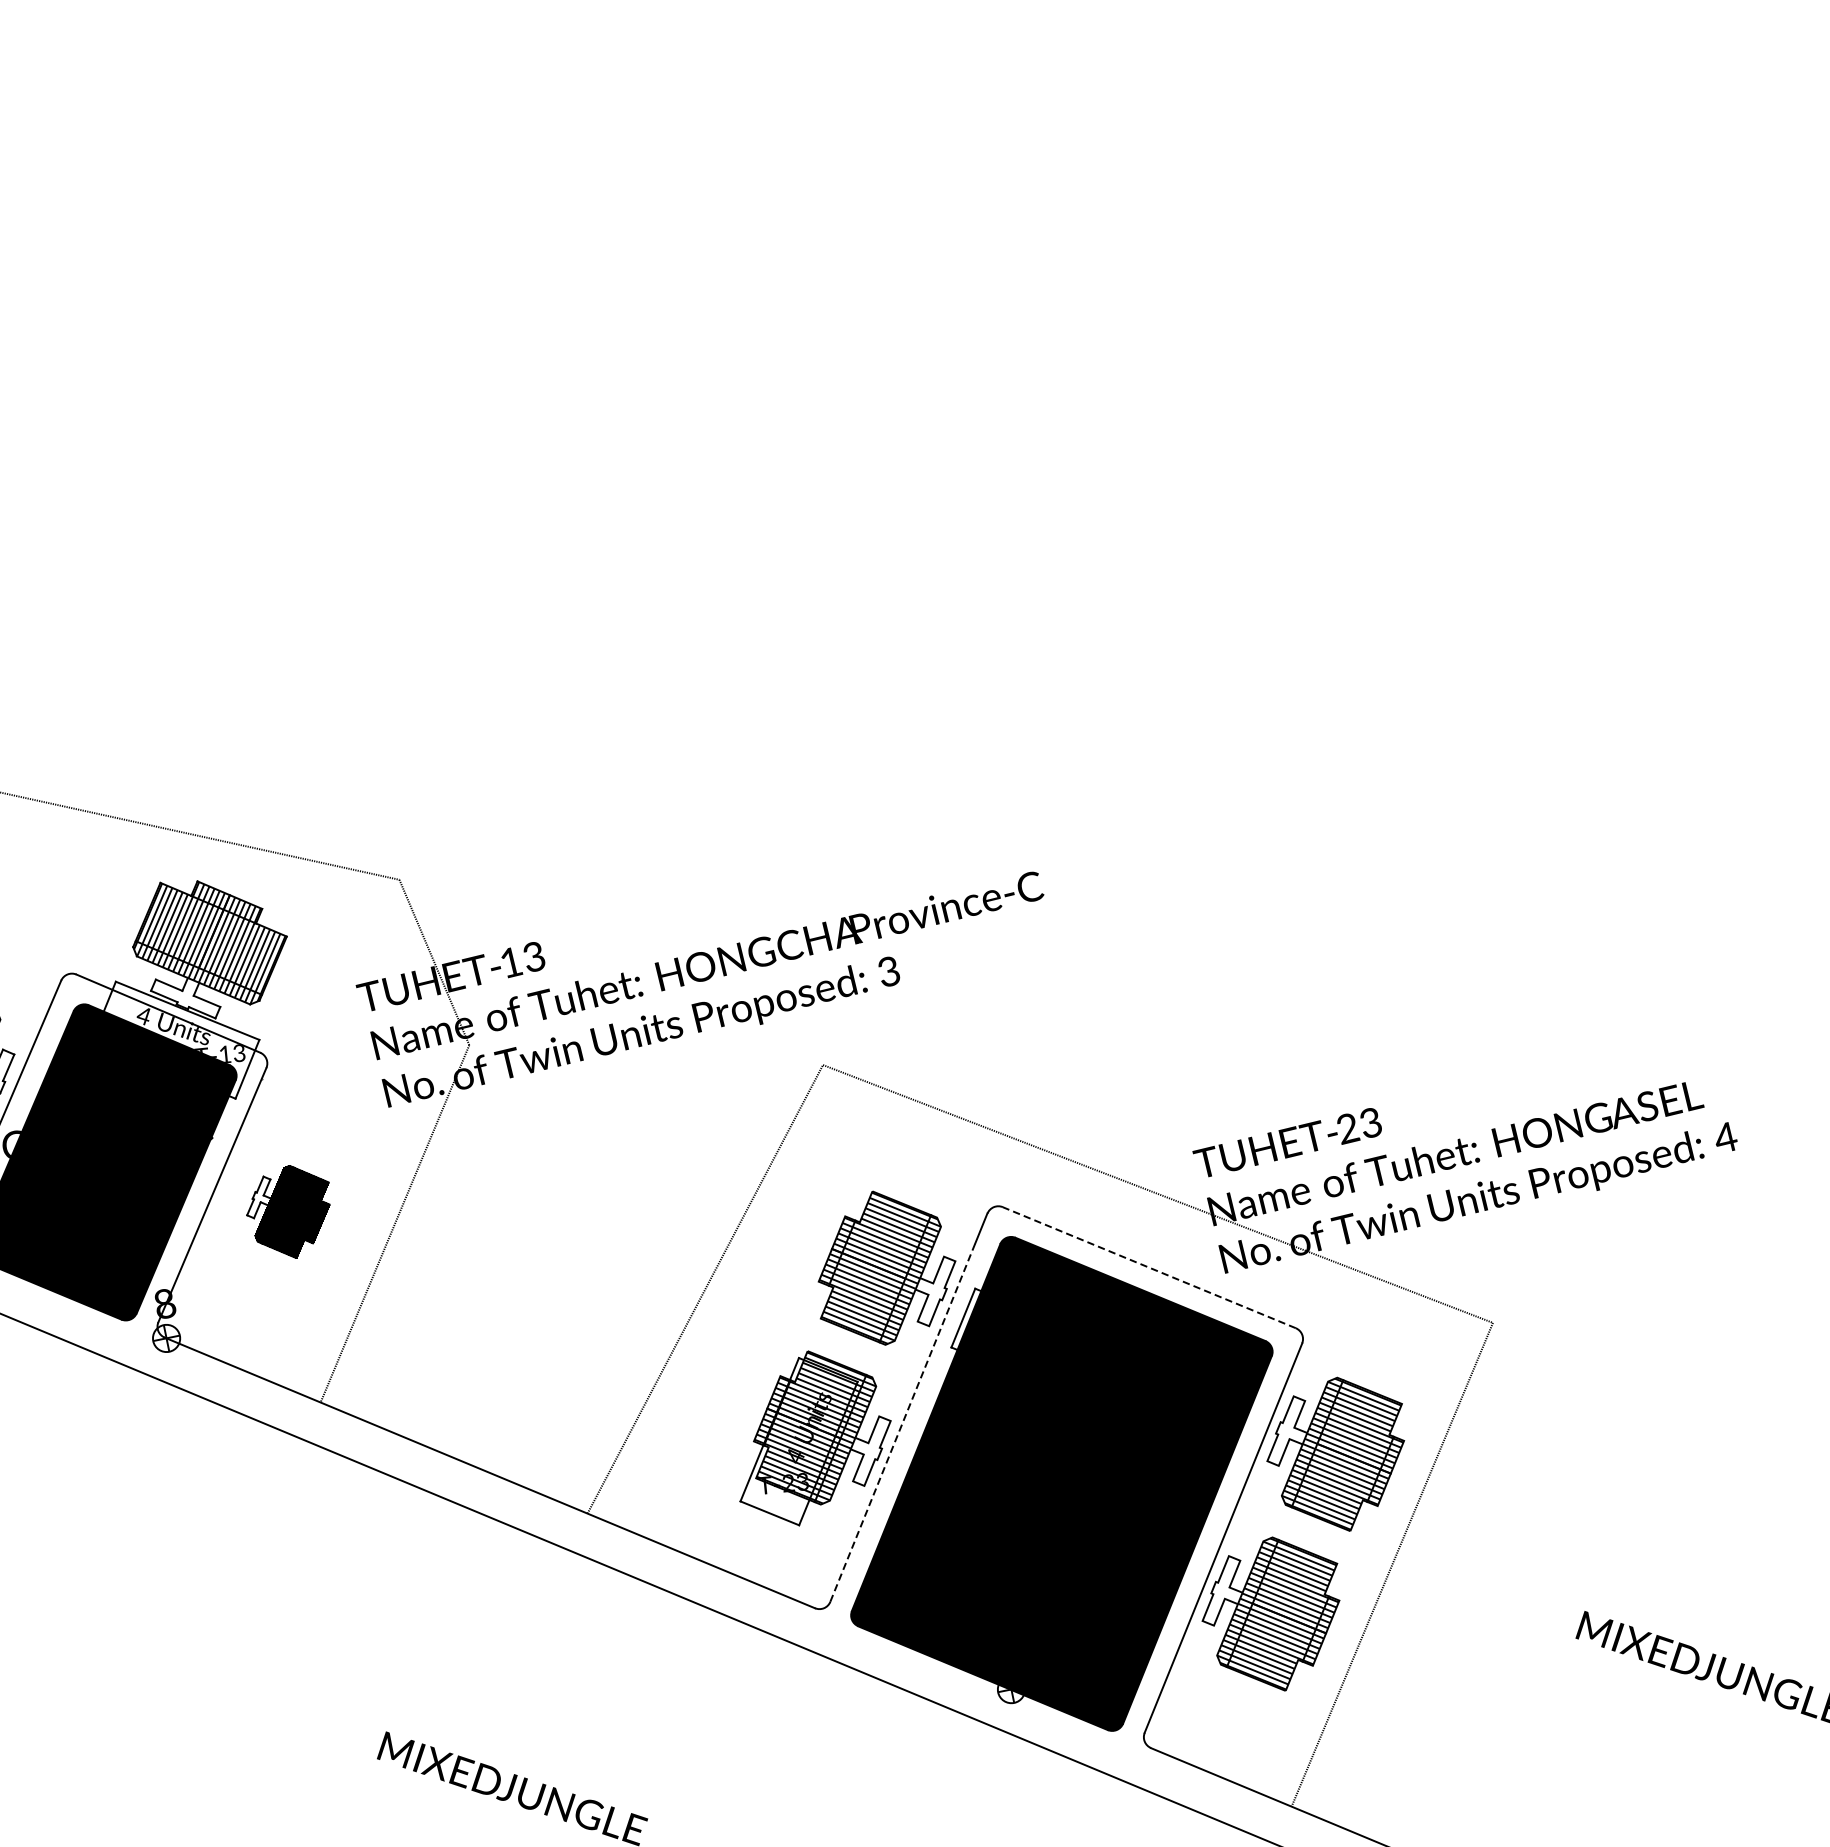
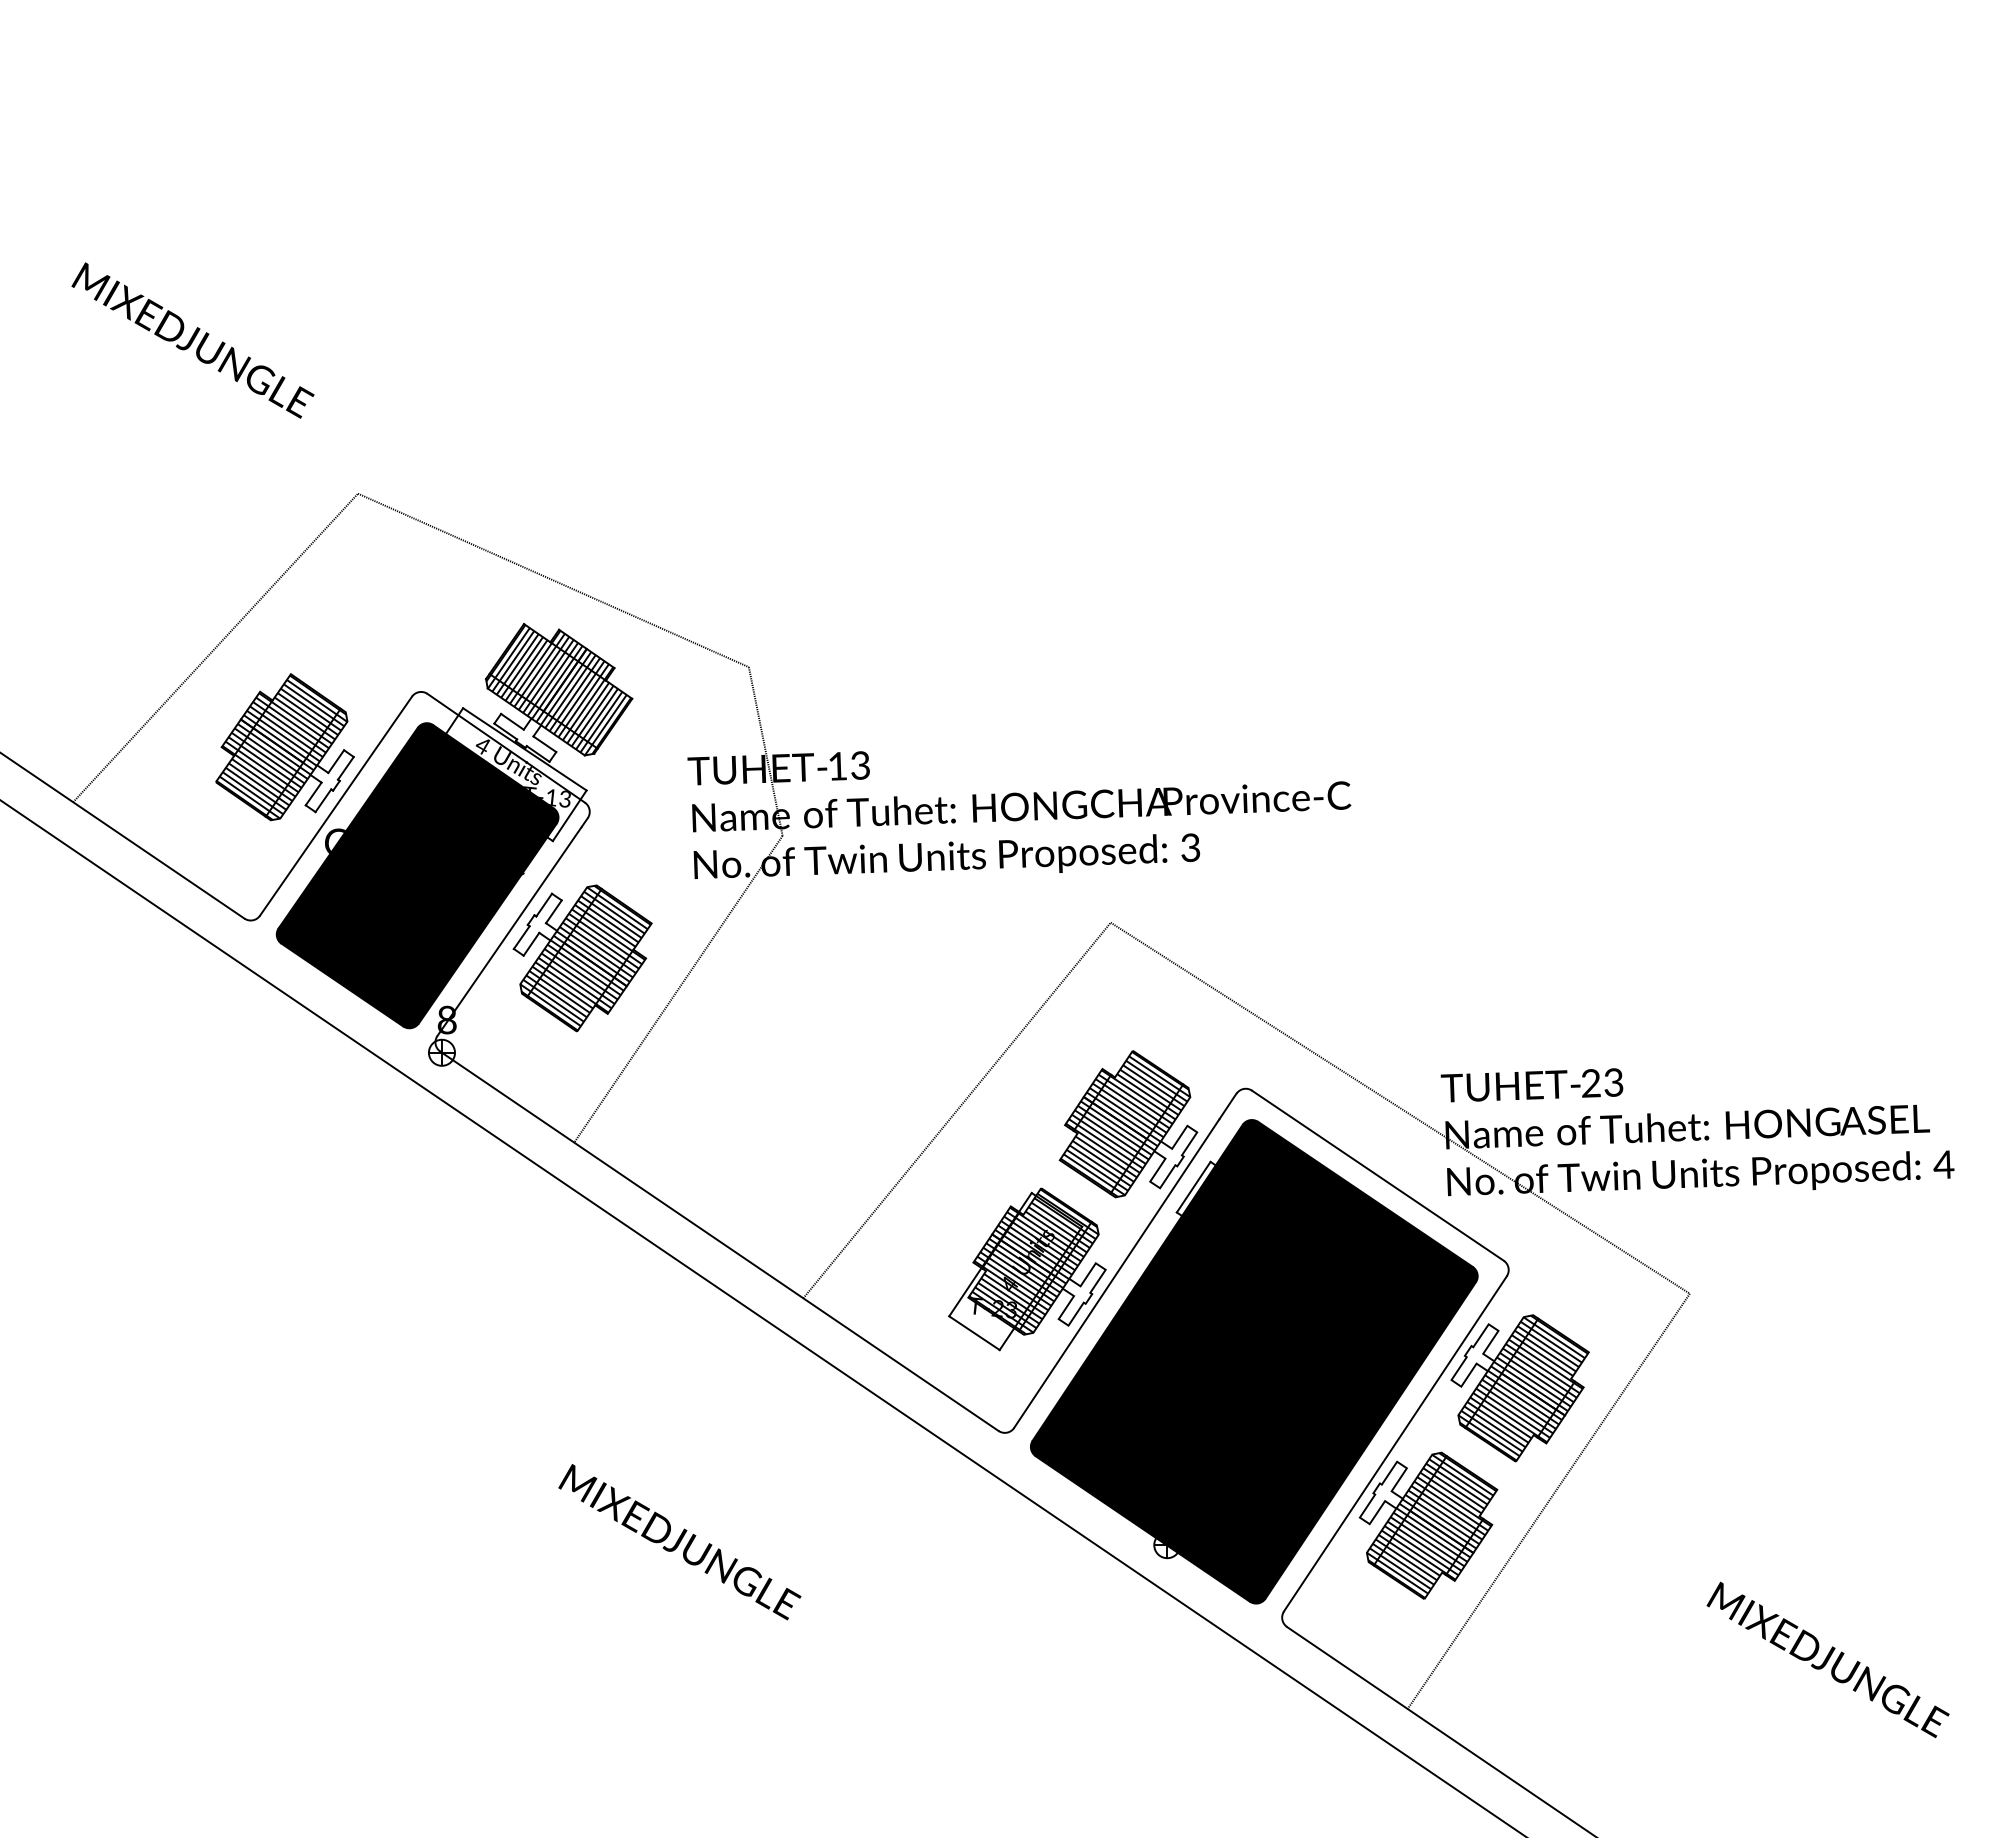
part: (290, 1212) -> (582, 958), size x1.67
line: (1148, 1267) -> (1377, 1175), dashed -> solid
line: (903, 1422) -> (1117, 1273), dashed -> solid

